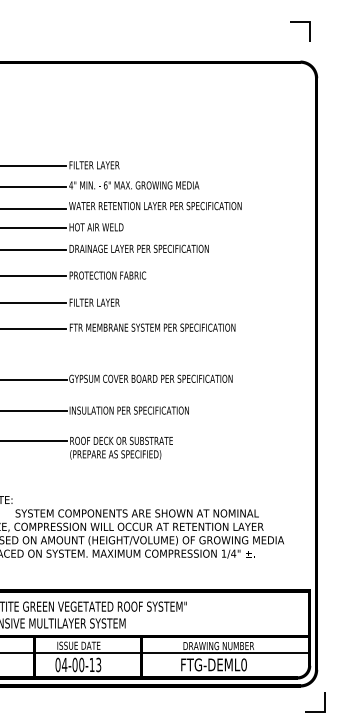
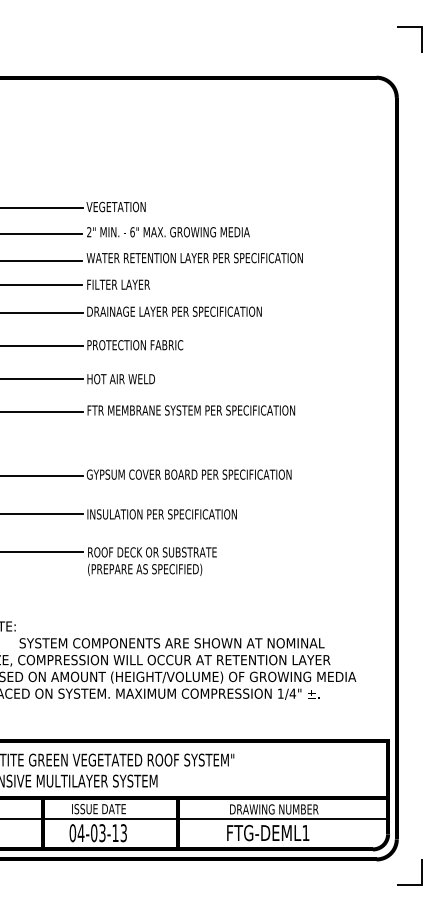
line: (300, 22) -> (409, 27), moved
text: (93, 164) -> (117, 206), FILTER LAYER -> VEGETATION
text: (70, 185) -> (88, 232), 4" -> 2"
text: (96, 227) -> (121, 284), HOT AIR WELD -> FILTER LAYER
text: (96, 302) -> (121, 379), FILTER LAYER -> HOT AIR WELD
text: (81, 665) -> (102, 833), 04-00-13 -> 04-03-13
text: (243, 665) -> (305, 833), FTG-DEML0 -> FTG-DEML1
line: (324, 702) -> (421, 872), moved

